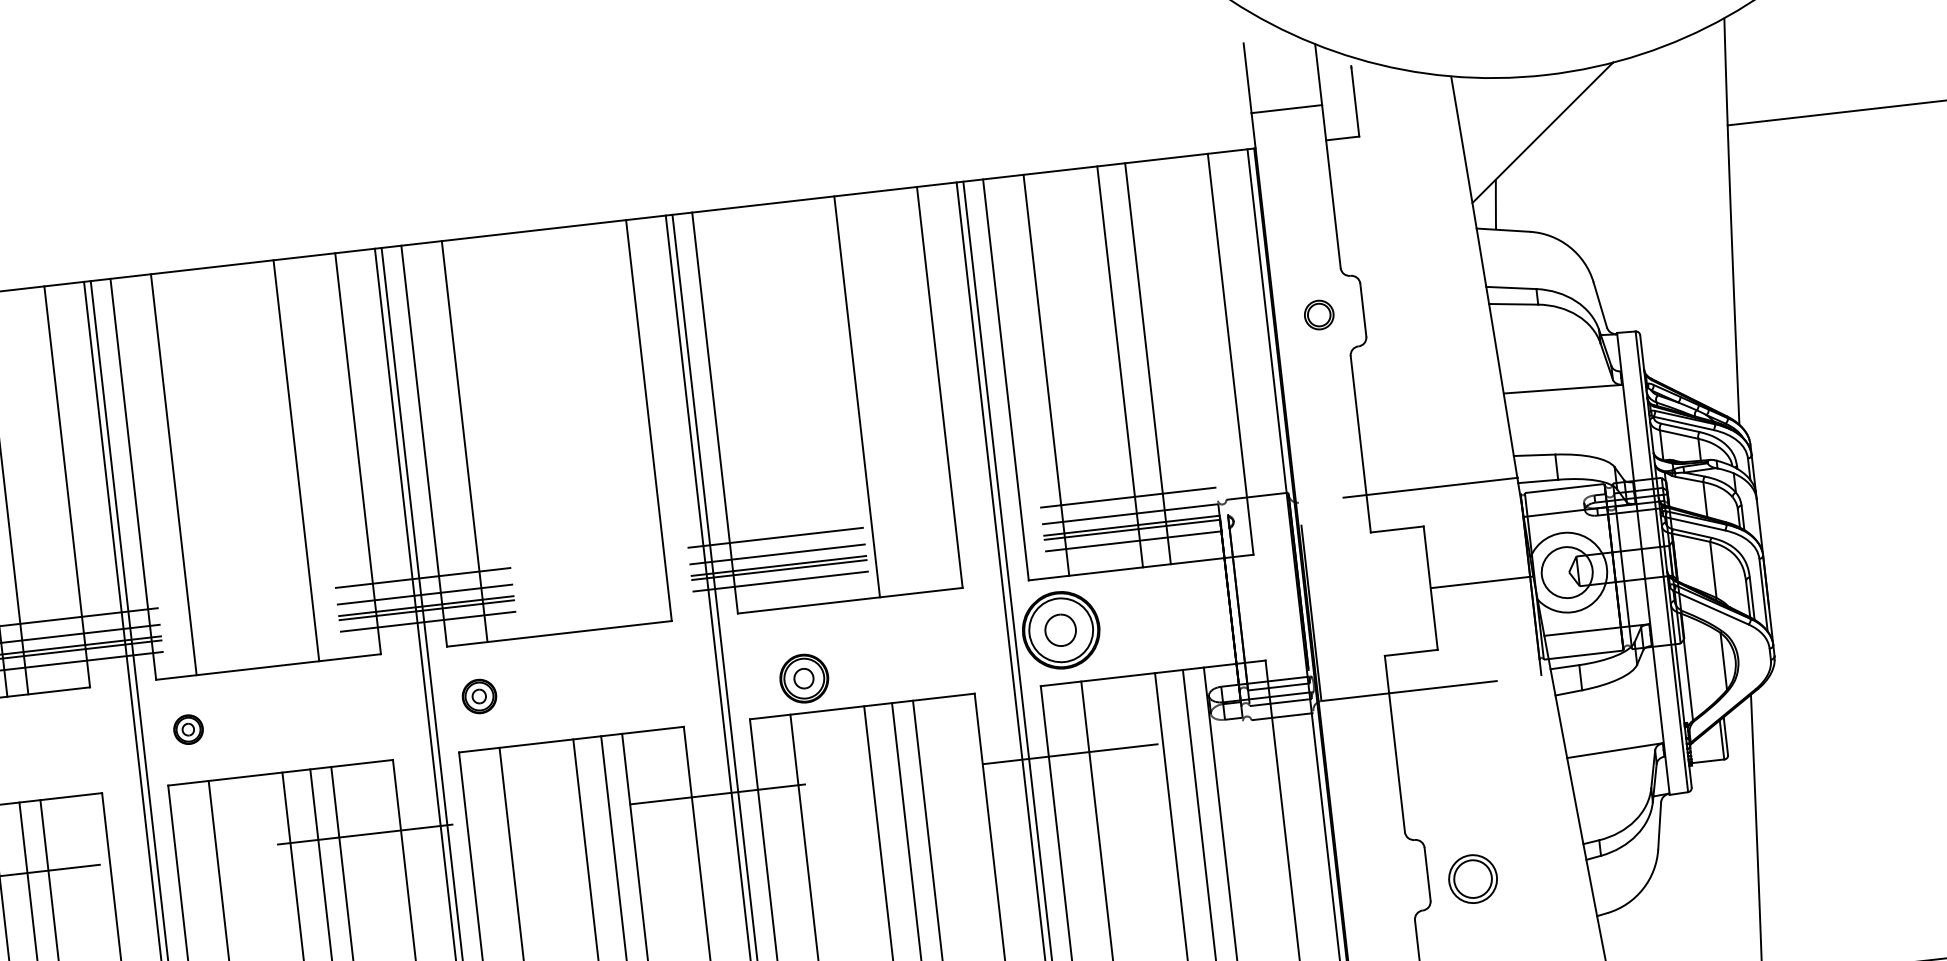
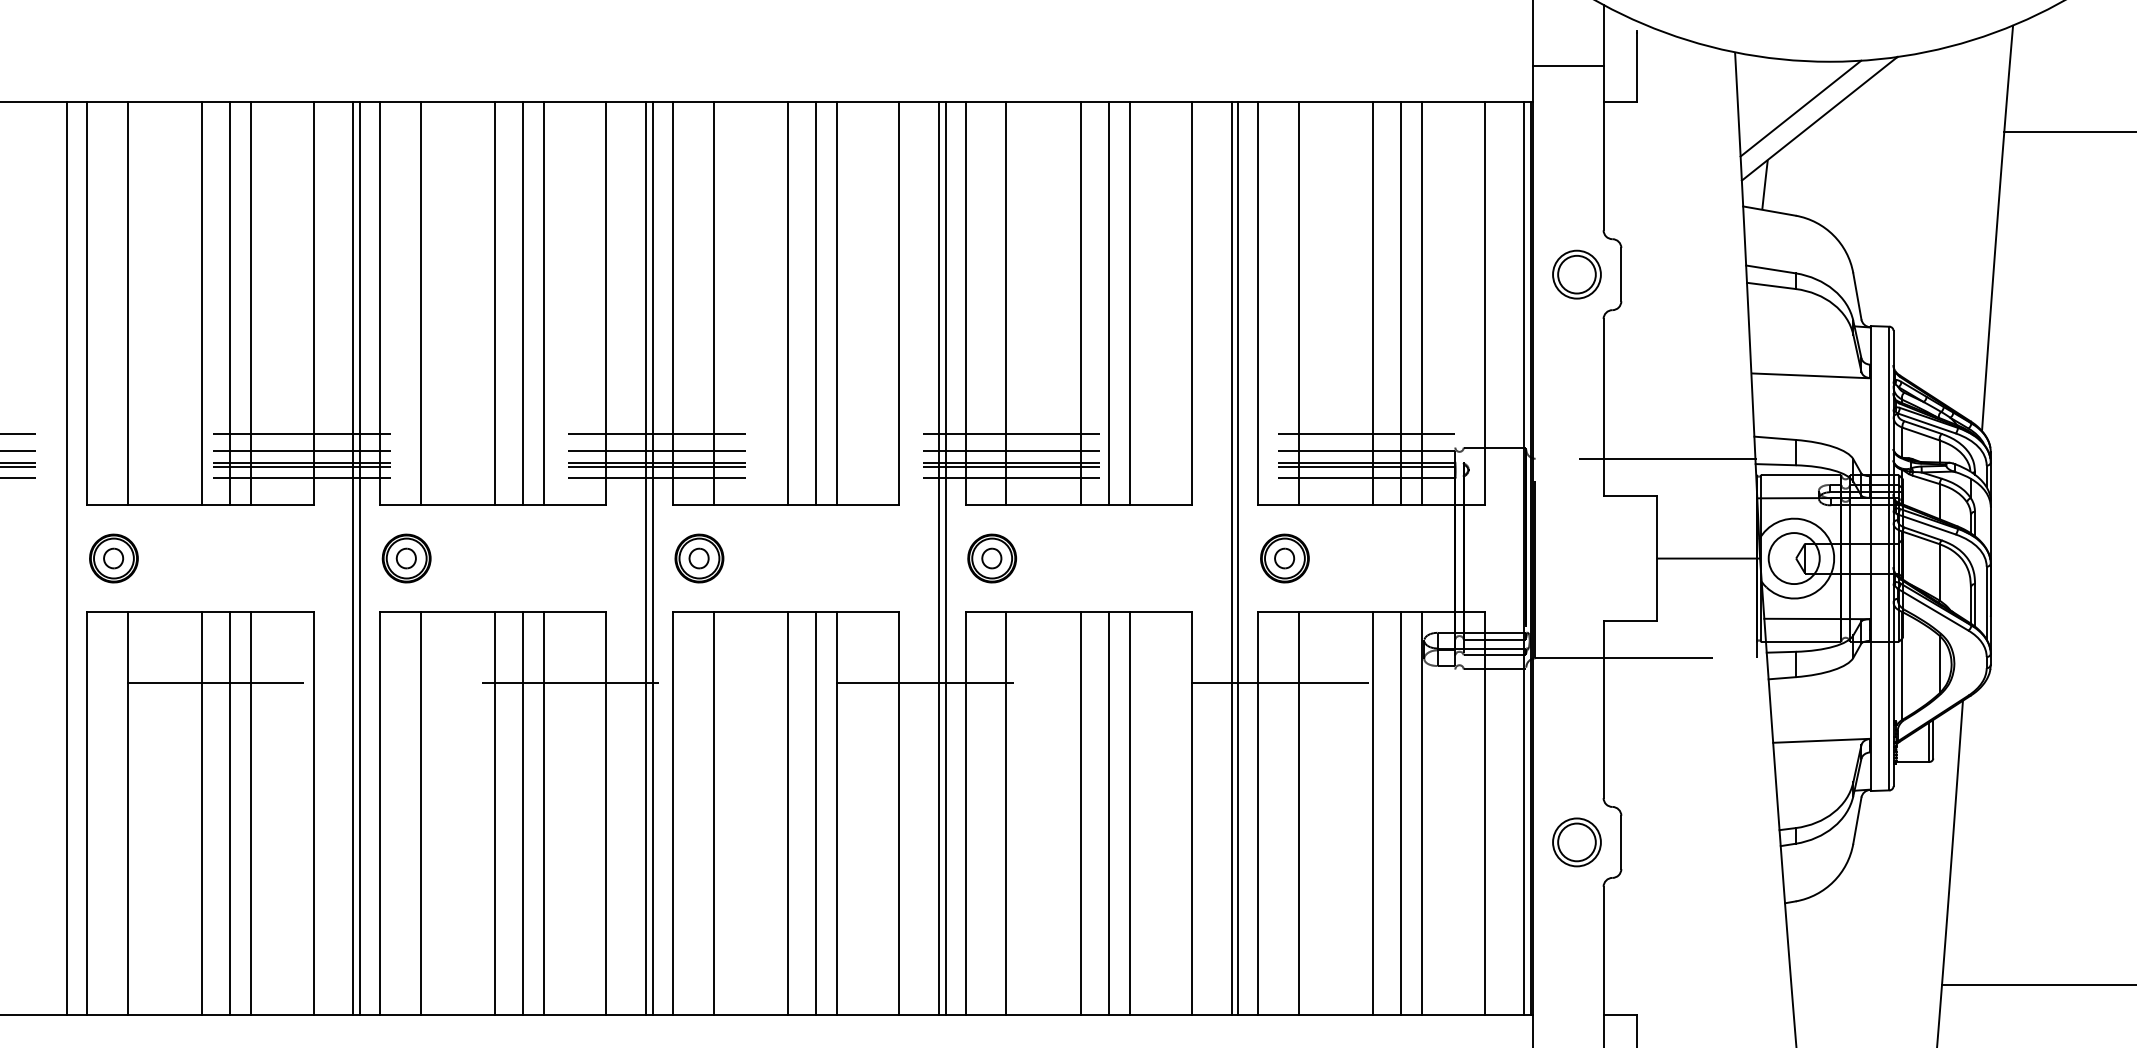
line: (1522, 124) -> (1800, 108), added
part: (1318, 315) -> (1576, 274), size x1.67
line: (1169, 361) -> (1422, 303), added
line: (877, 394) -> (1129, 303), added
line: (829, 399) -> (1080, 303), added
line: (755, 408) -> (1006, 303), added
line: (586, 427) -> (836, 303), added
line: (565, 429) -> (815, 303), added
line: (538, 433) -> (787, 303), added
line: (275, 463) -> (523, 303), added
line: (247, 466) -> (495, 303), added
part: (1060, 630) -> (1284, 558), size x0.62
part: (804, 678) -> (992, 558), moved
part: (479, 696) -> (699, 558), size x1.43
part: (188, 729) -> (406, 558), size x1.67
part: (1472, 879) -> (1576, 842), moved

